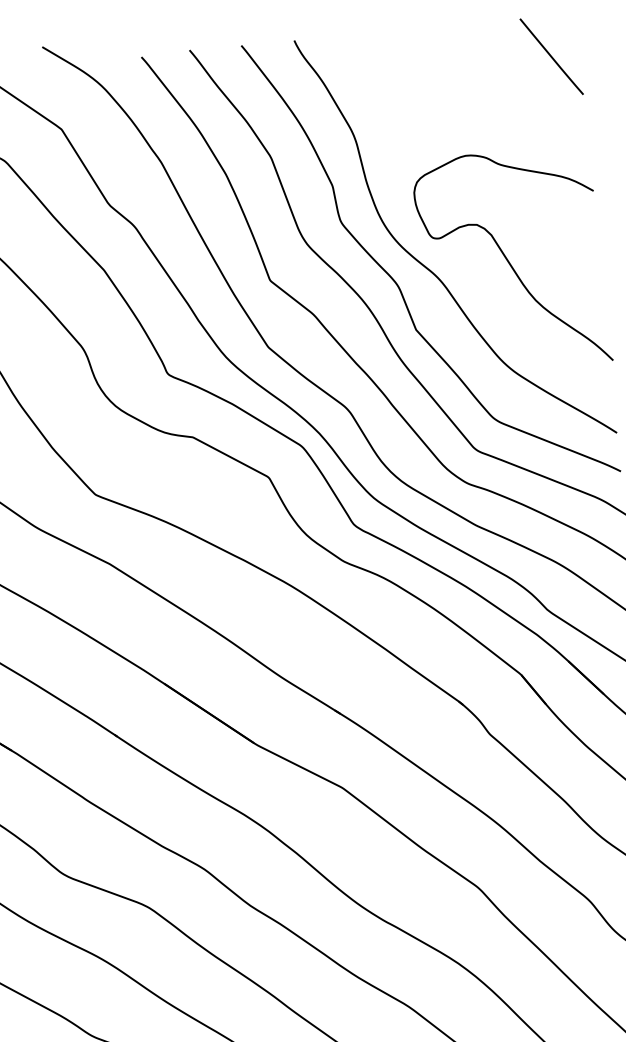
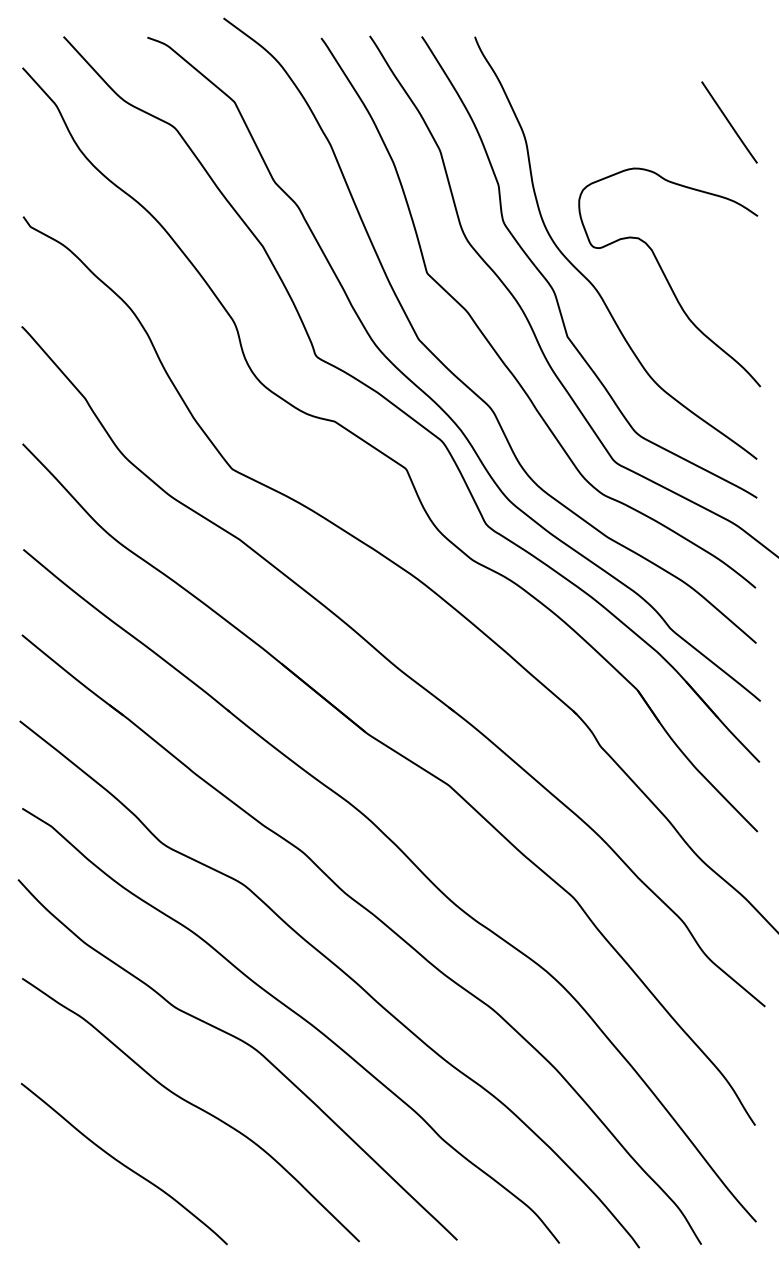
line: (551, 56) -> (729, 122), moved

